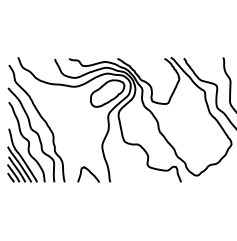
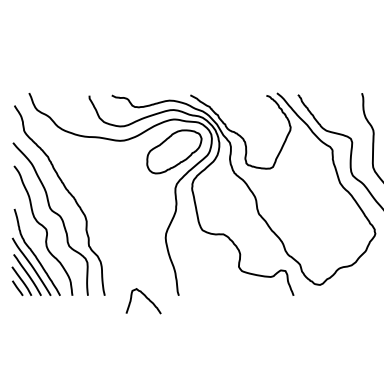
curve: (89, 172) -> (144, 297), moved

